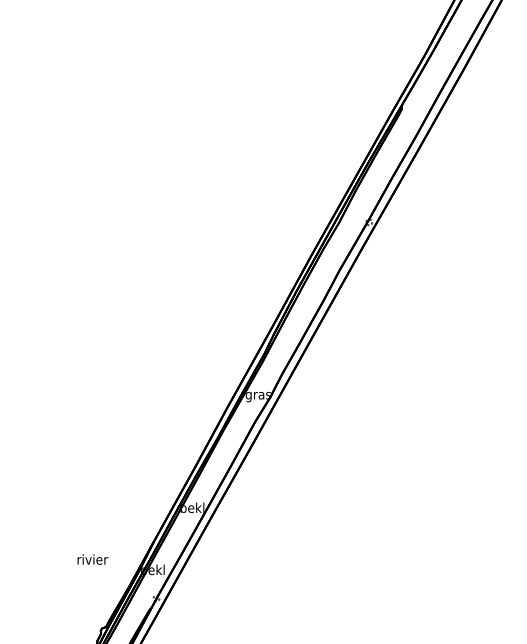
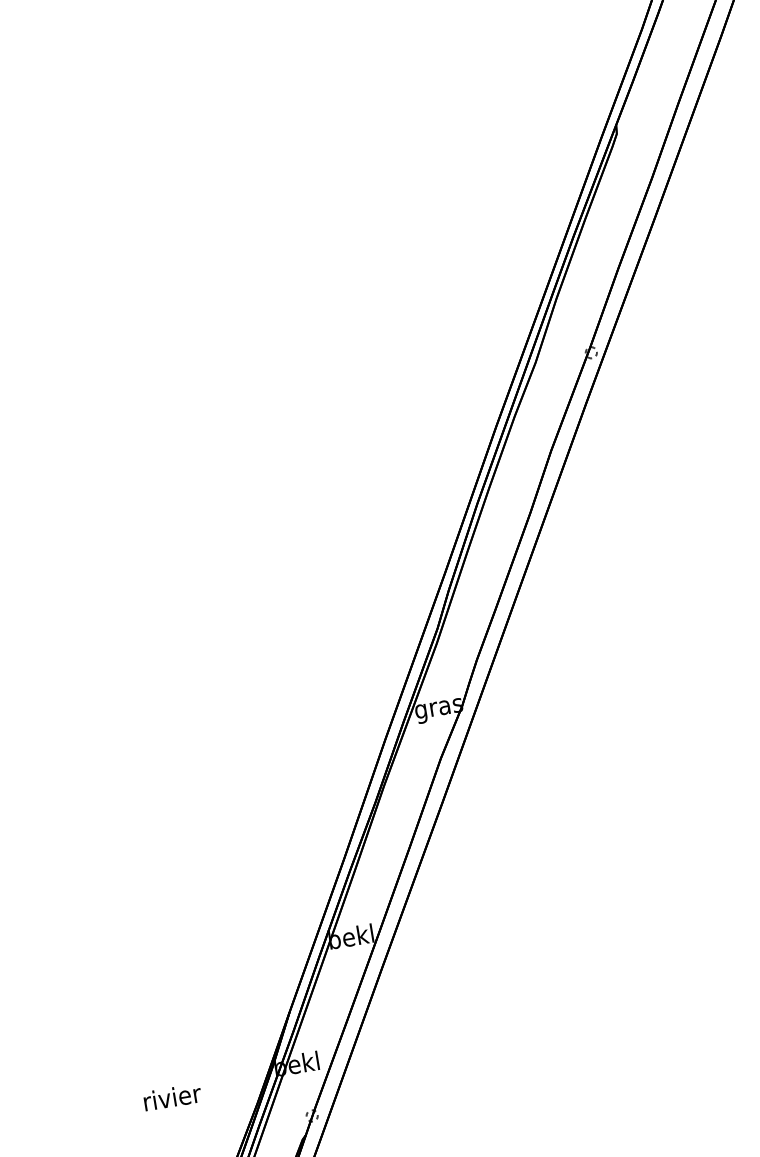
text: (92, 559) -> (171, 1097), moved

